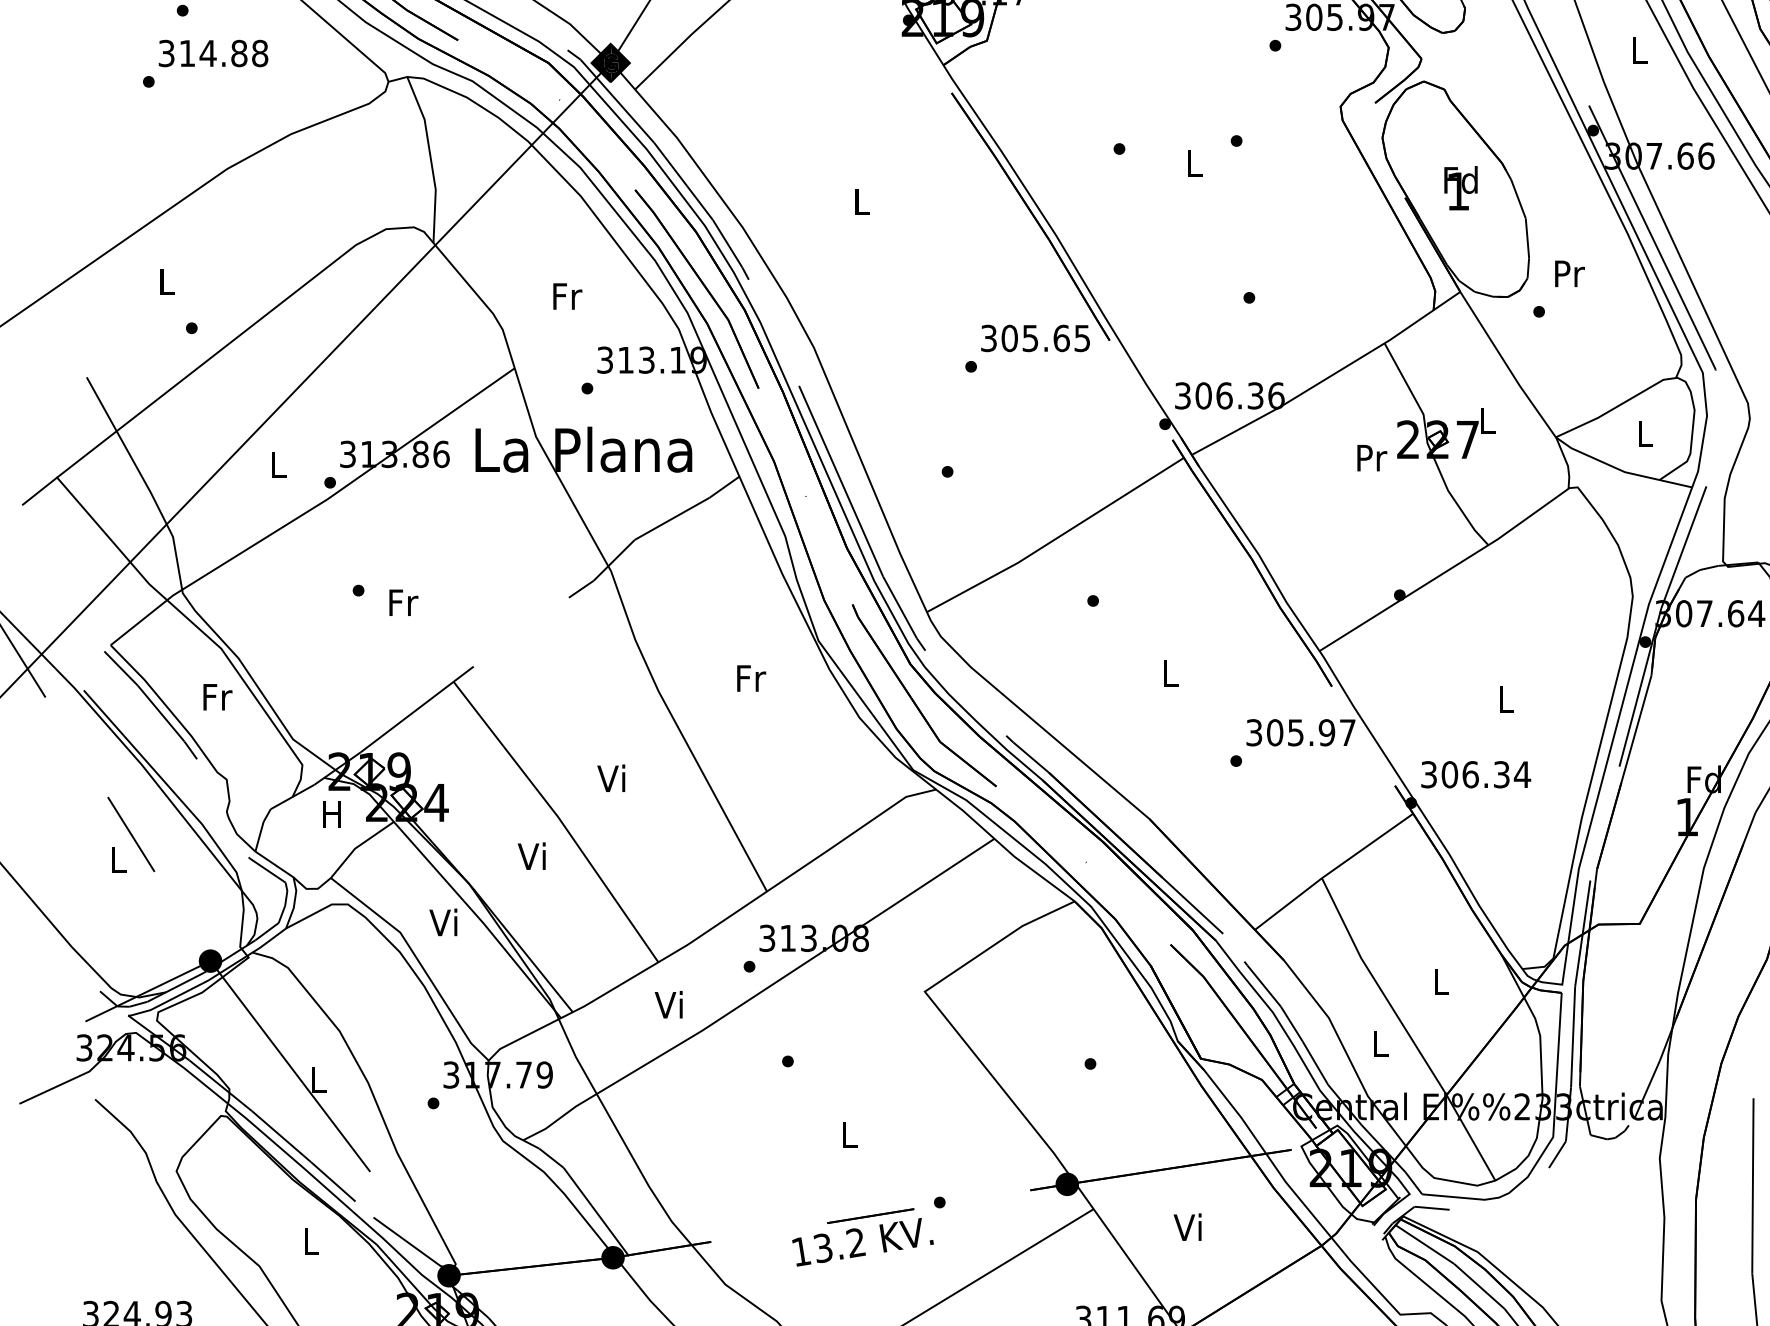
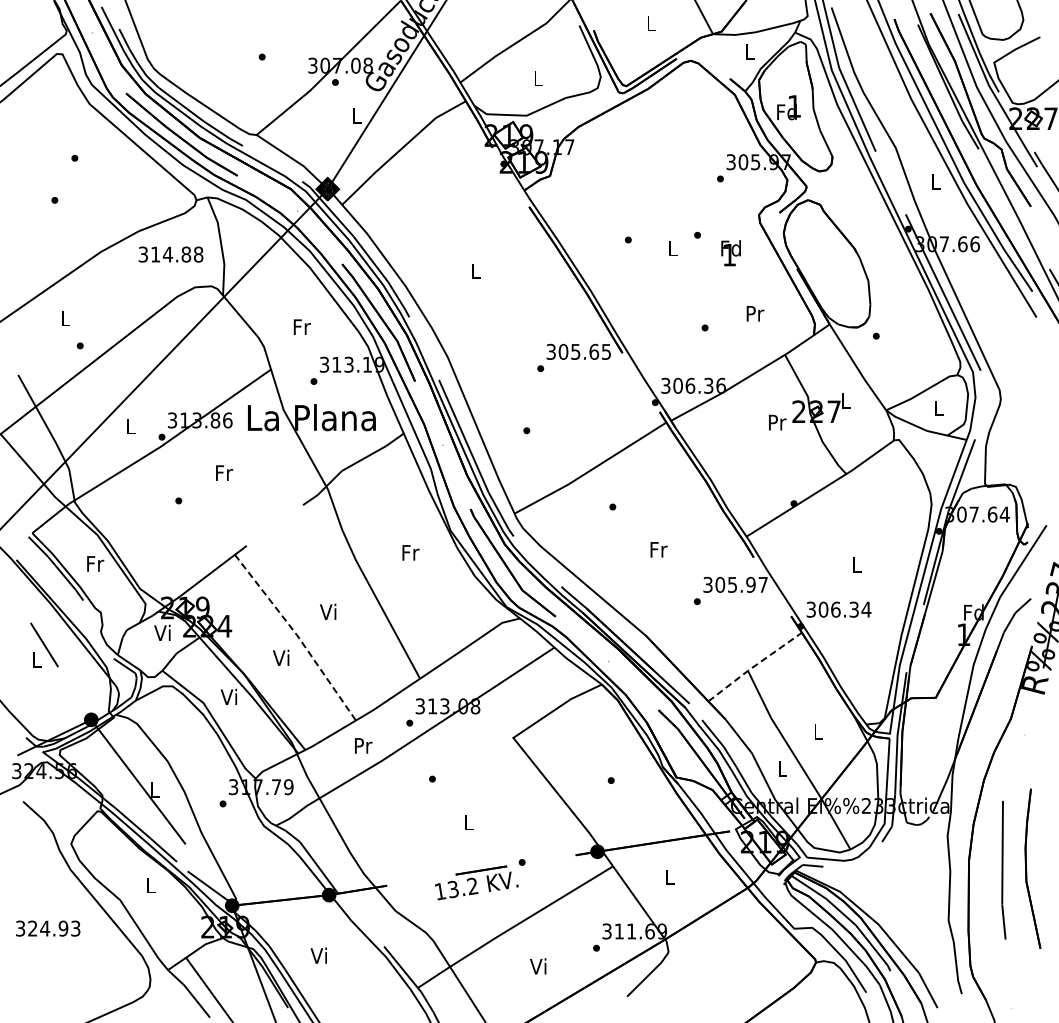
text: (212, 53) -> (170, 254), moved
text: (1459, 188) -> (730, 253), moved
text: (1569, 273) -> (755, 313), moved
text: (403, 601) -> (224, 472), moved
text: (1170, 672) -> (658, 549), L -> Fr
text: (331, 813) -> (162, 632), H -> Vi
line: (559, 820) -> (297, 636), solid -> dashed
line: (1332, 870) -> (754, 666), solid -> dashed
text: (669, 1004) -> (362, 745), Vi -> Pr
text: (1187, 1226) -> (668, 876), Vi -> L

